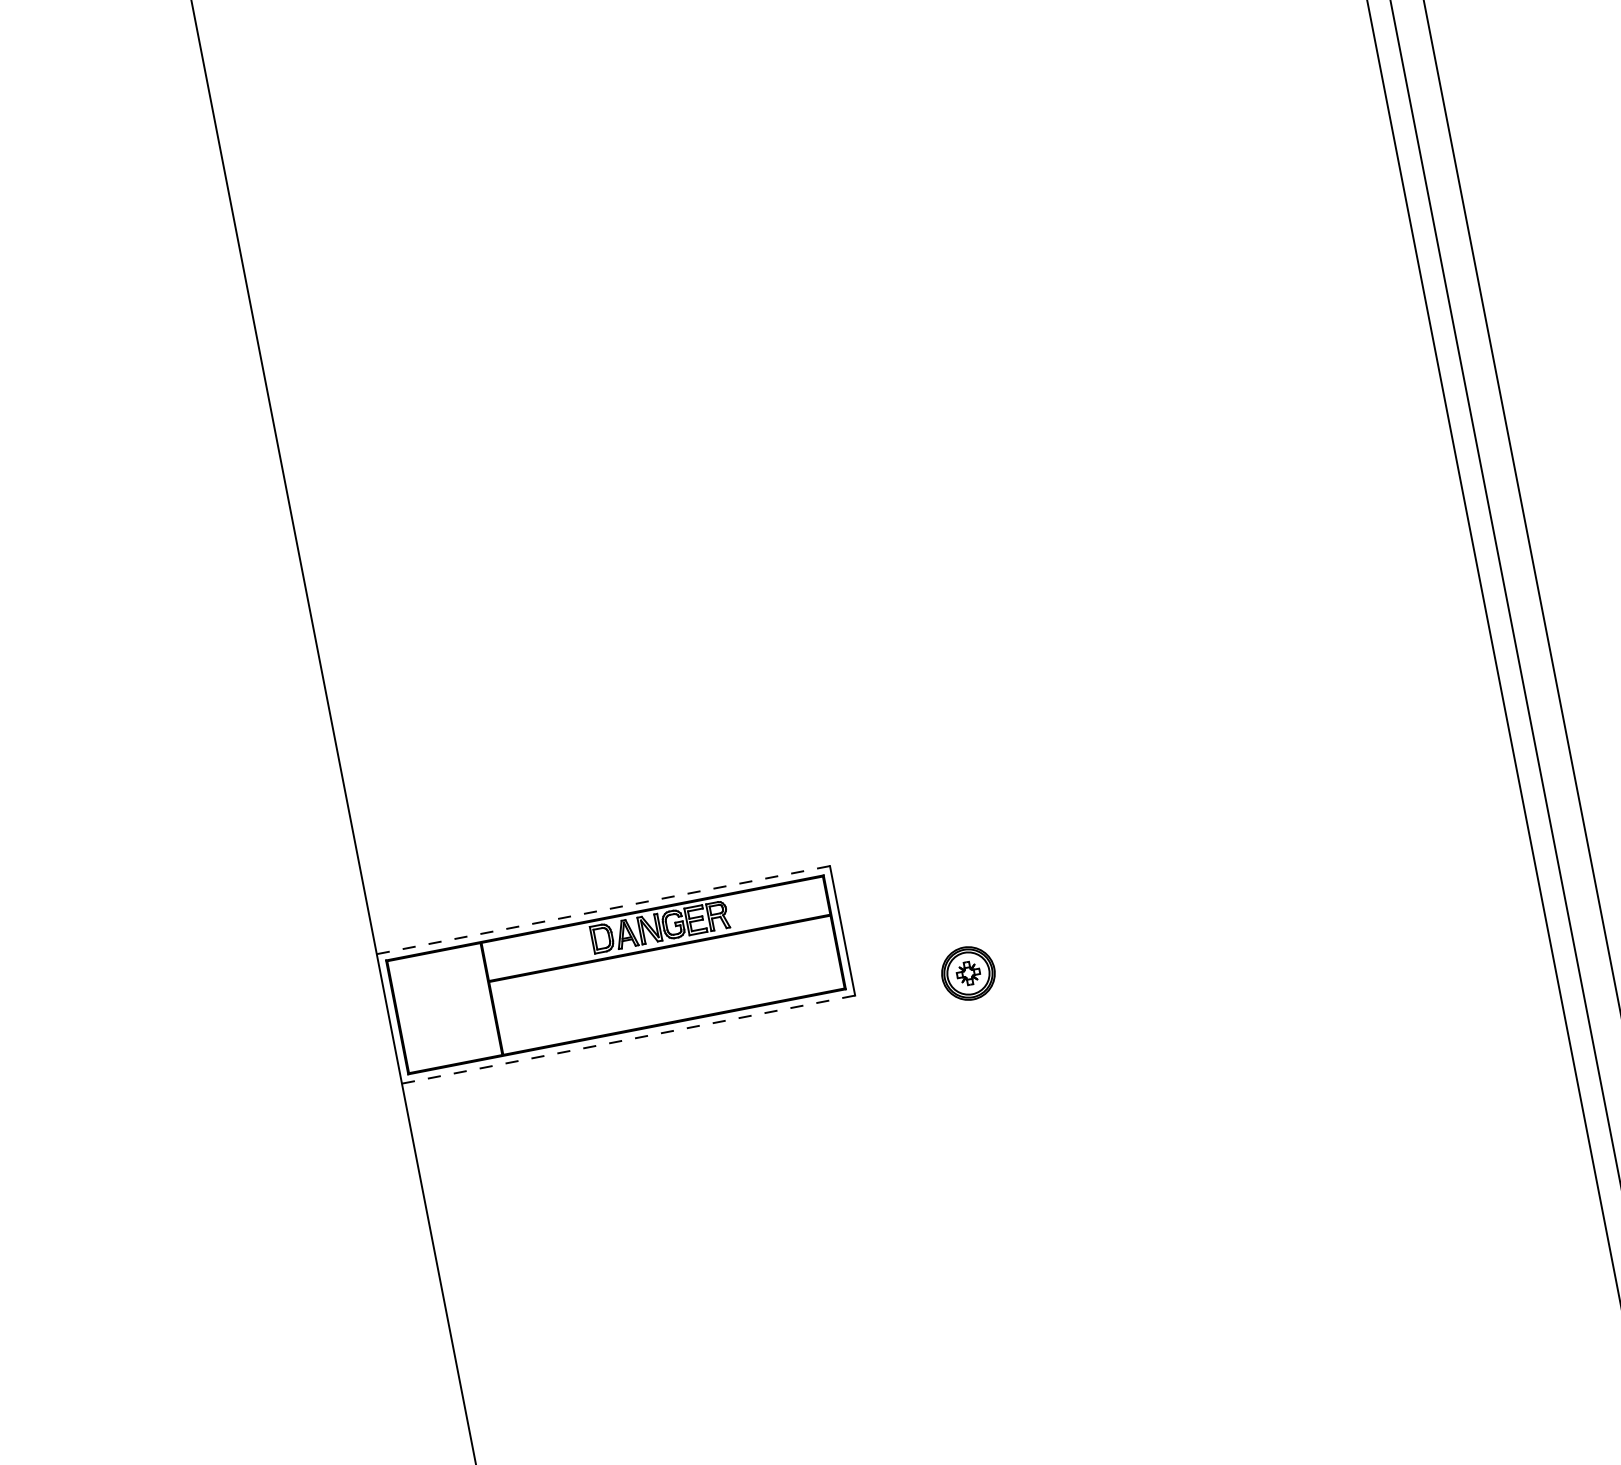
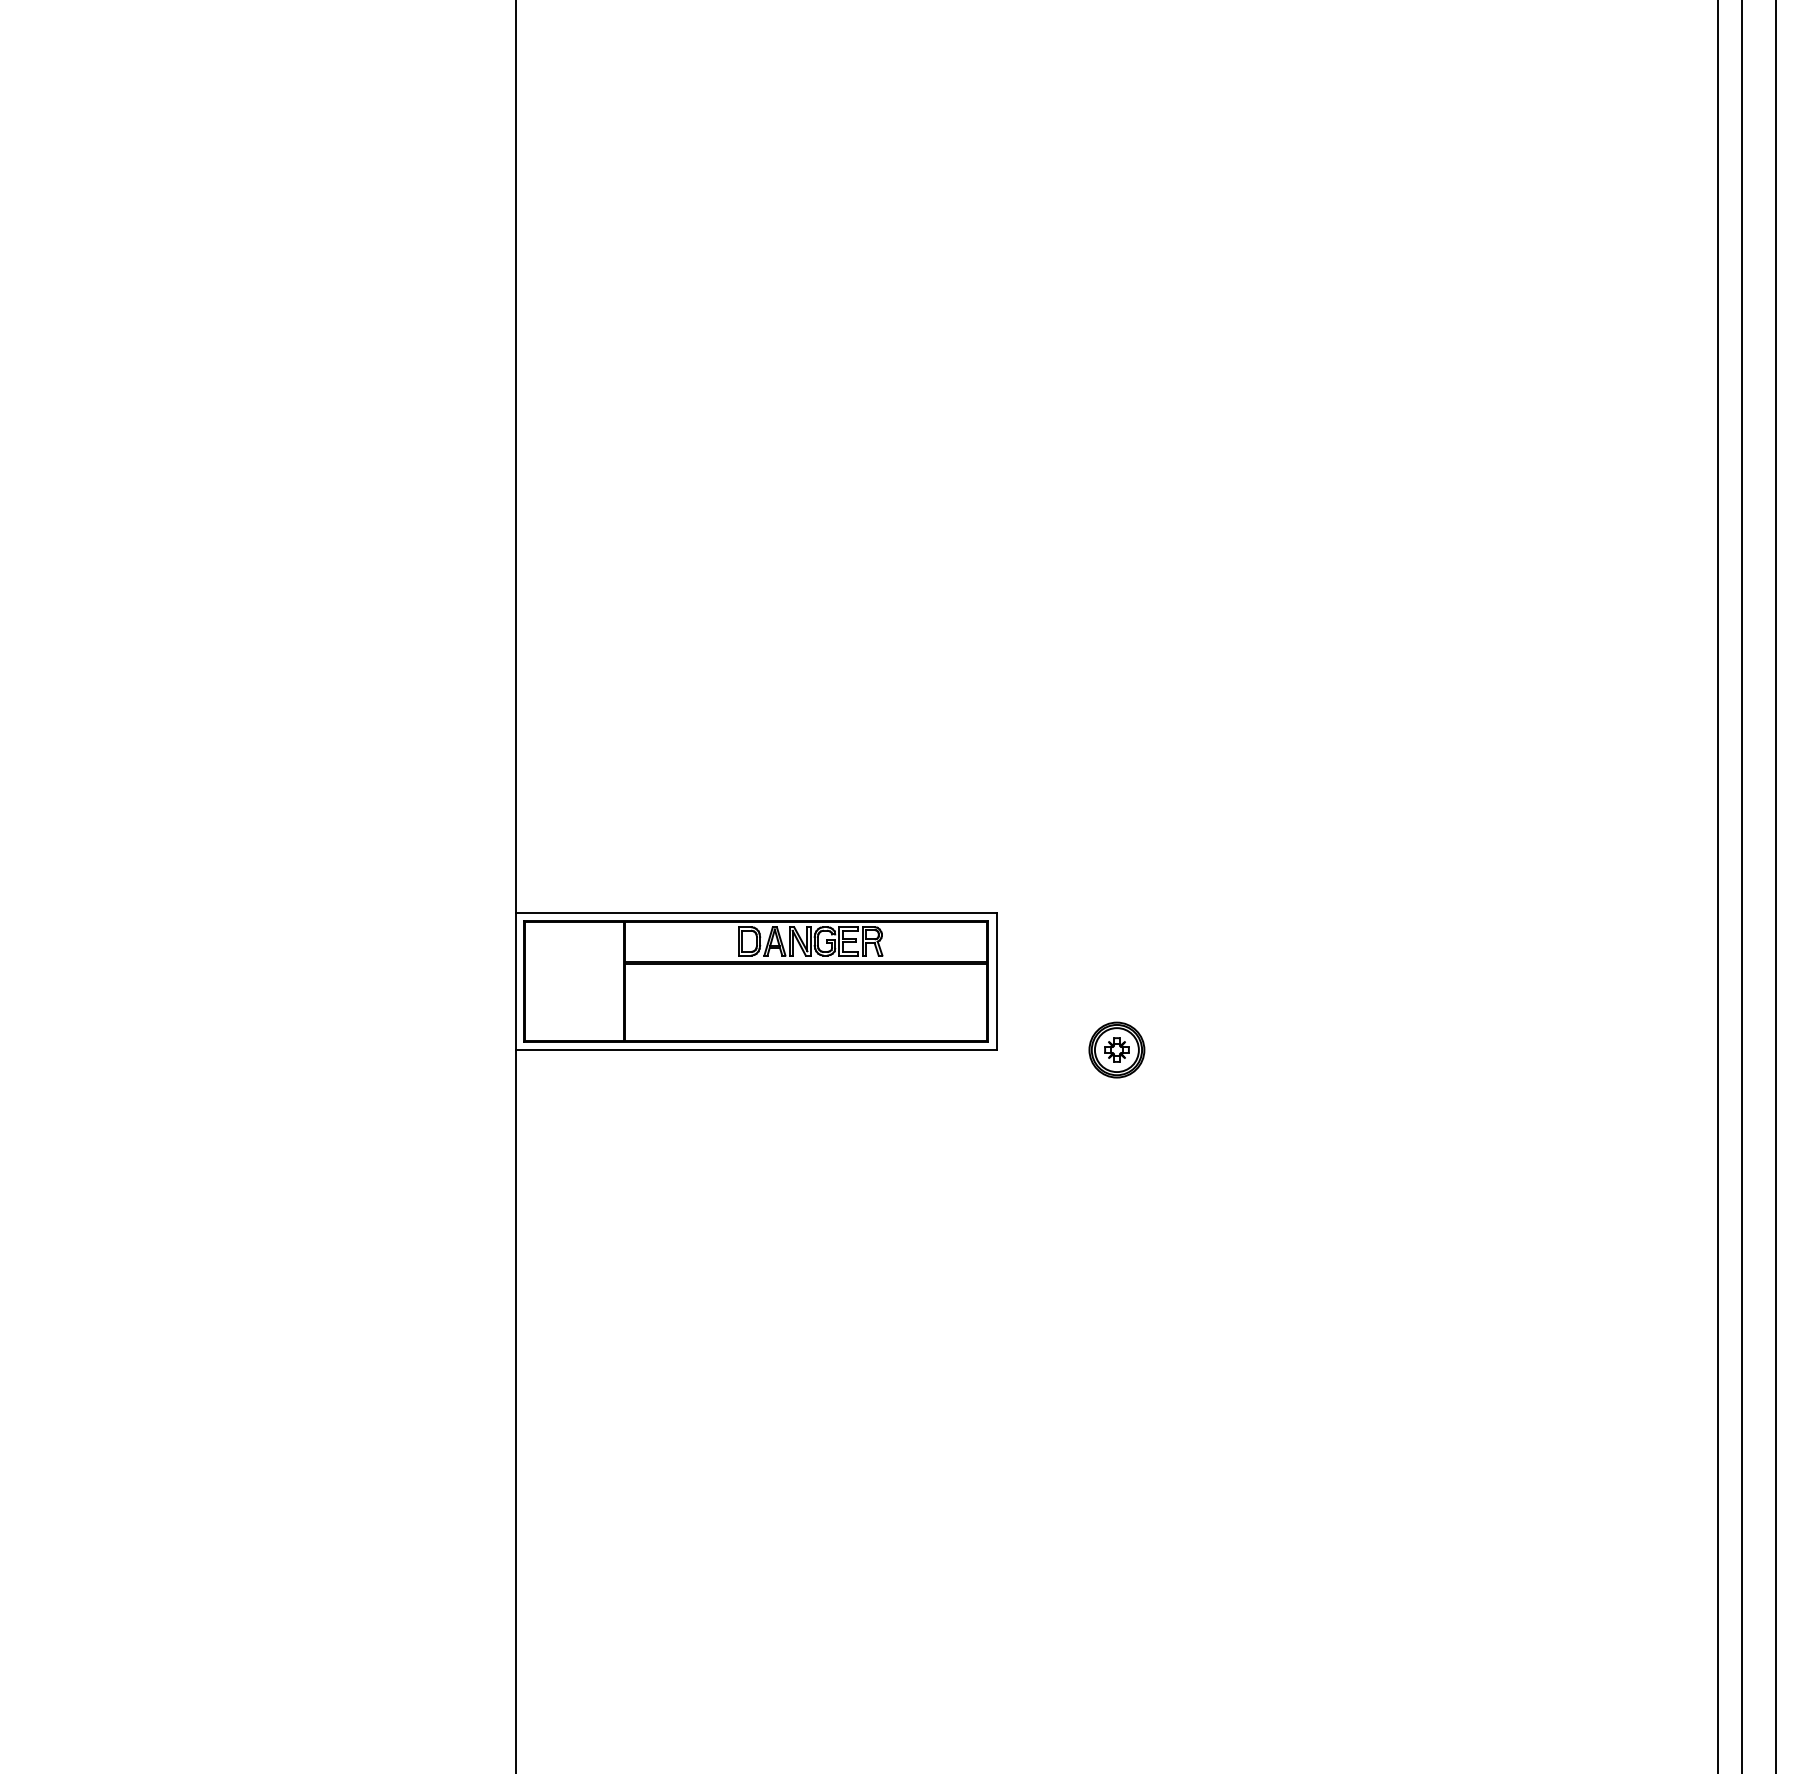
line: (602, 910) -> (755, 912), dashed -> solid
line: (628, 1039) -> (756, 1050), dashed -> solid

